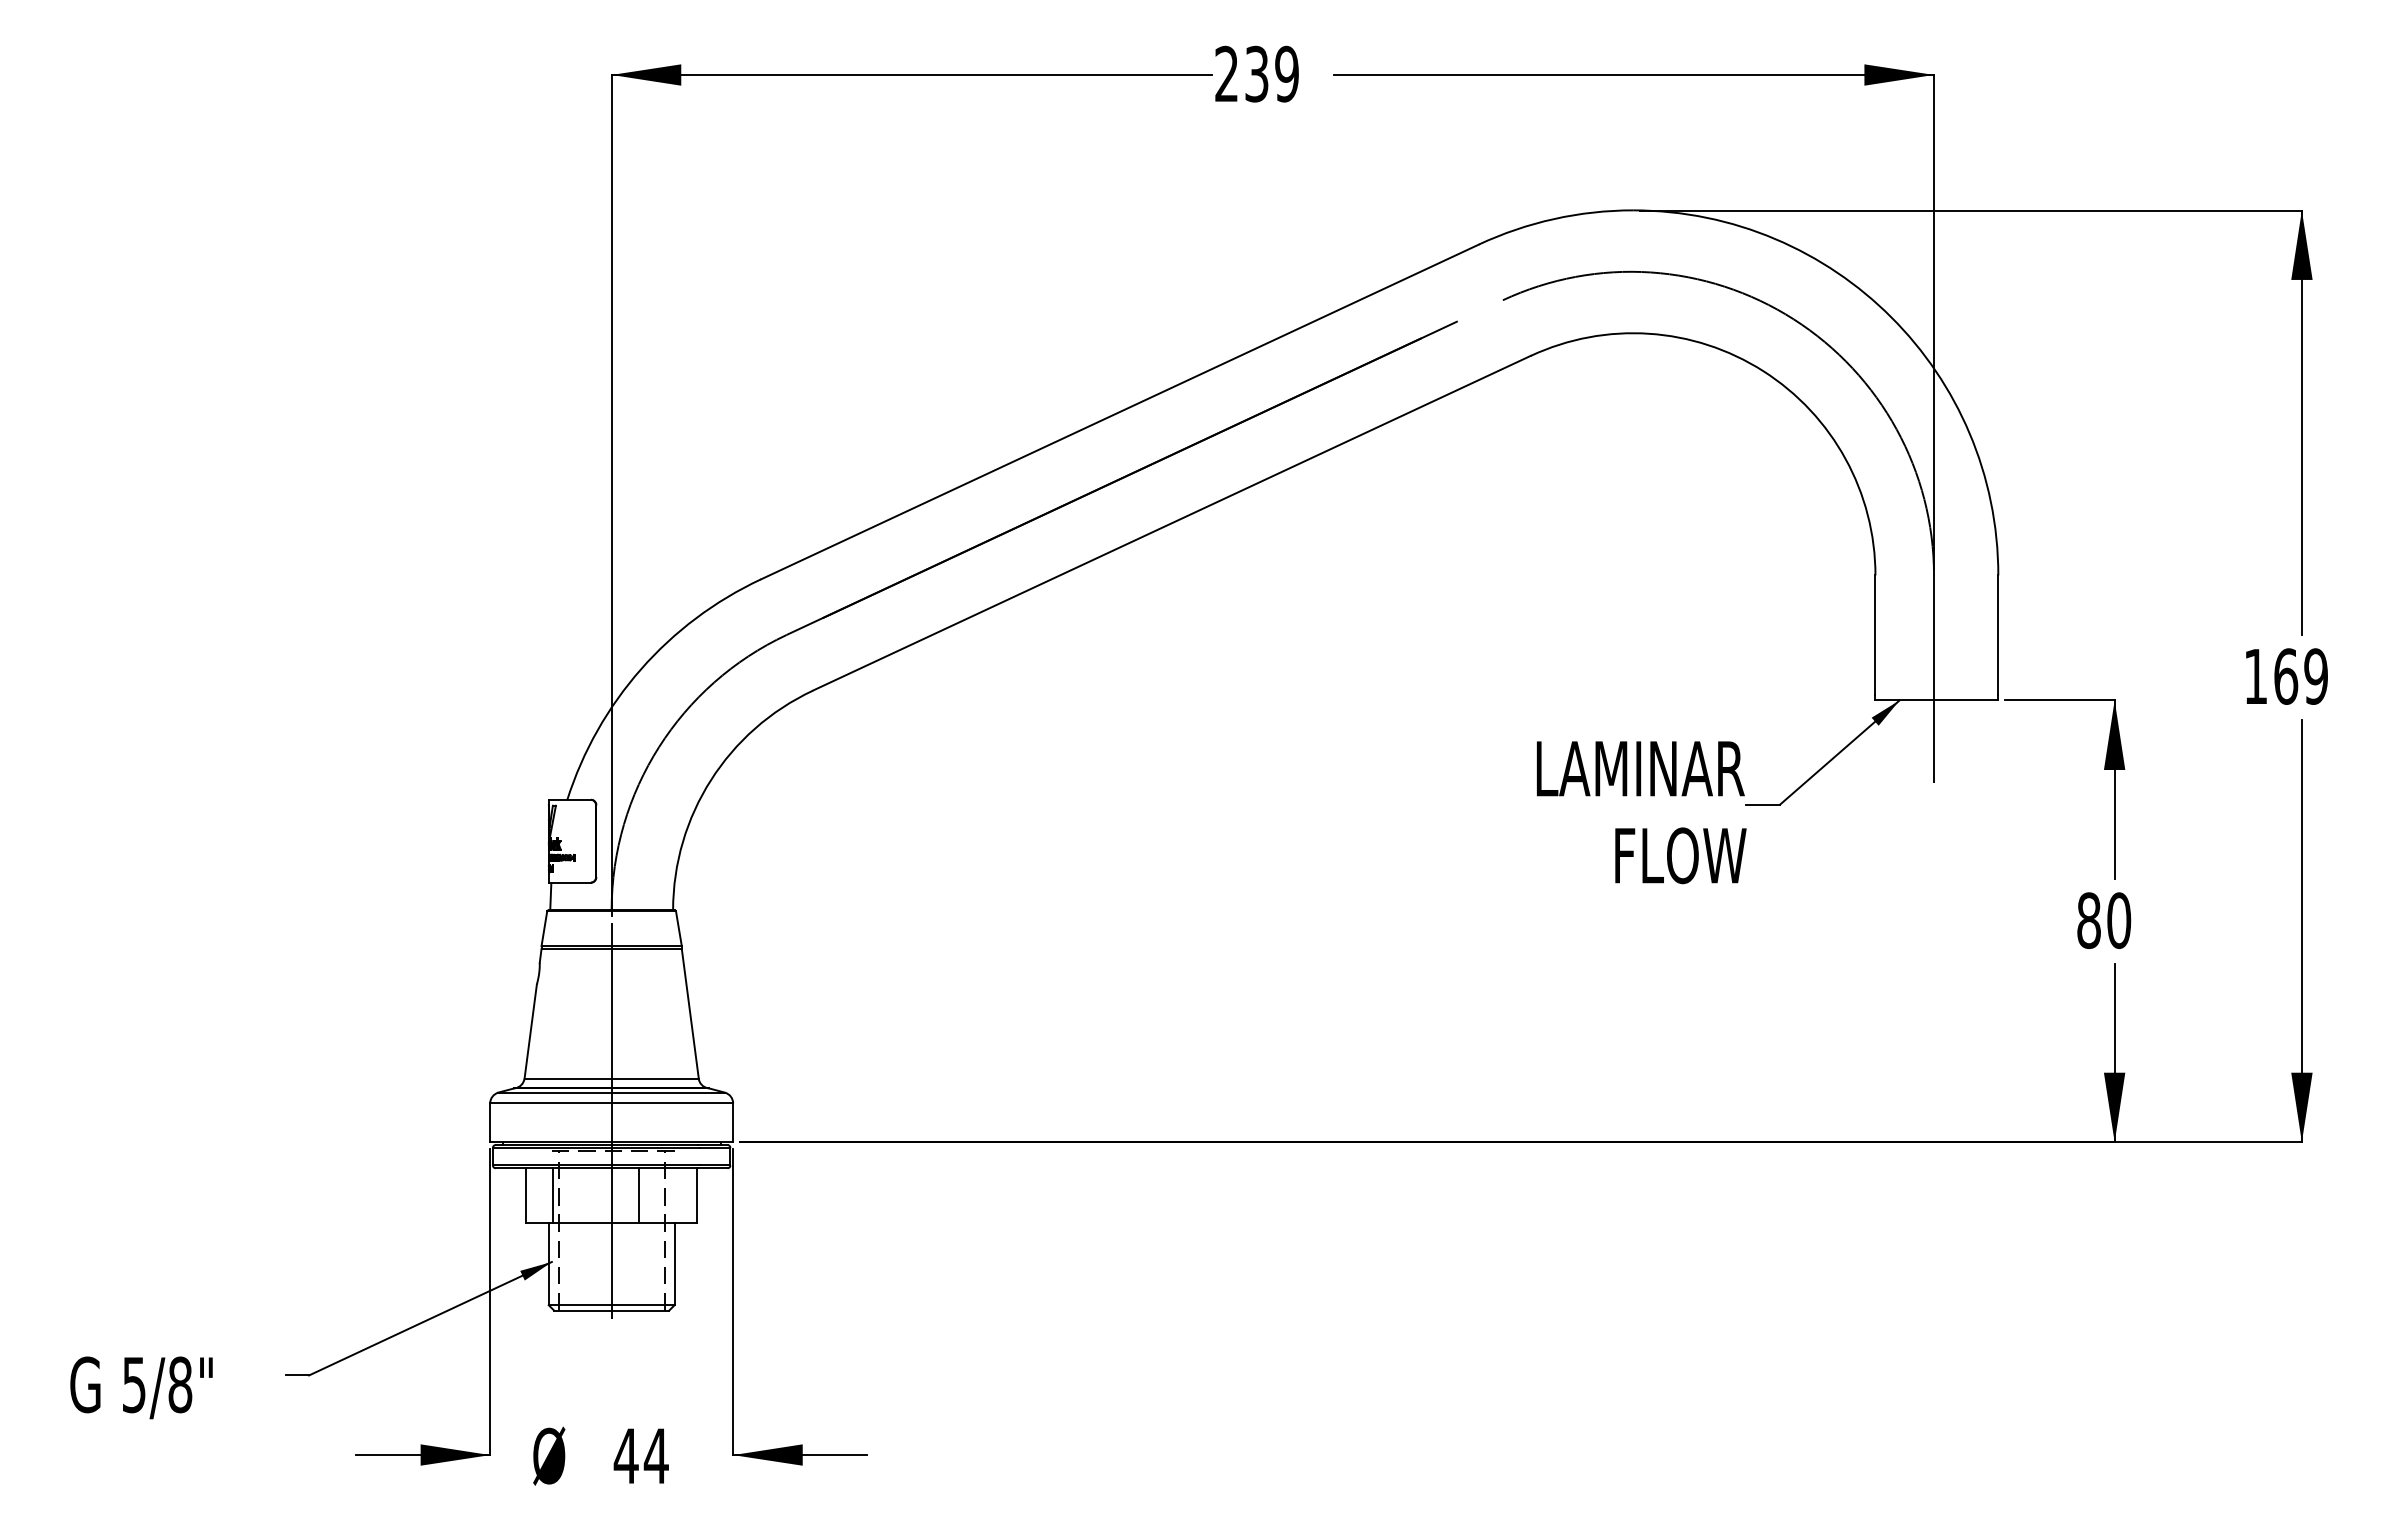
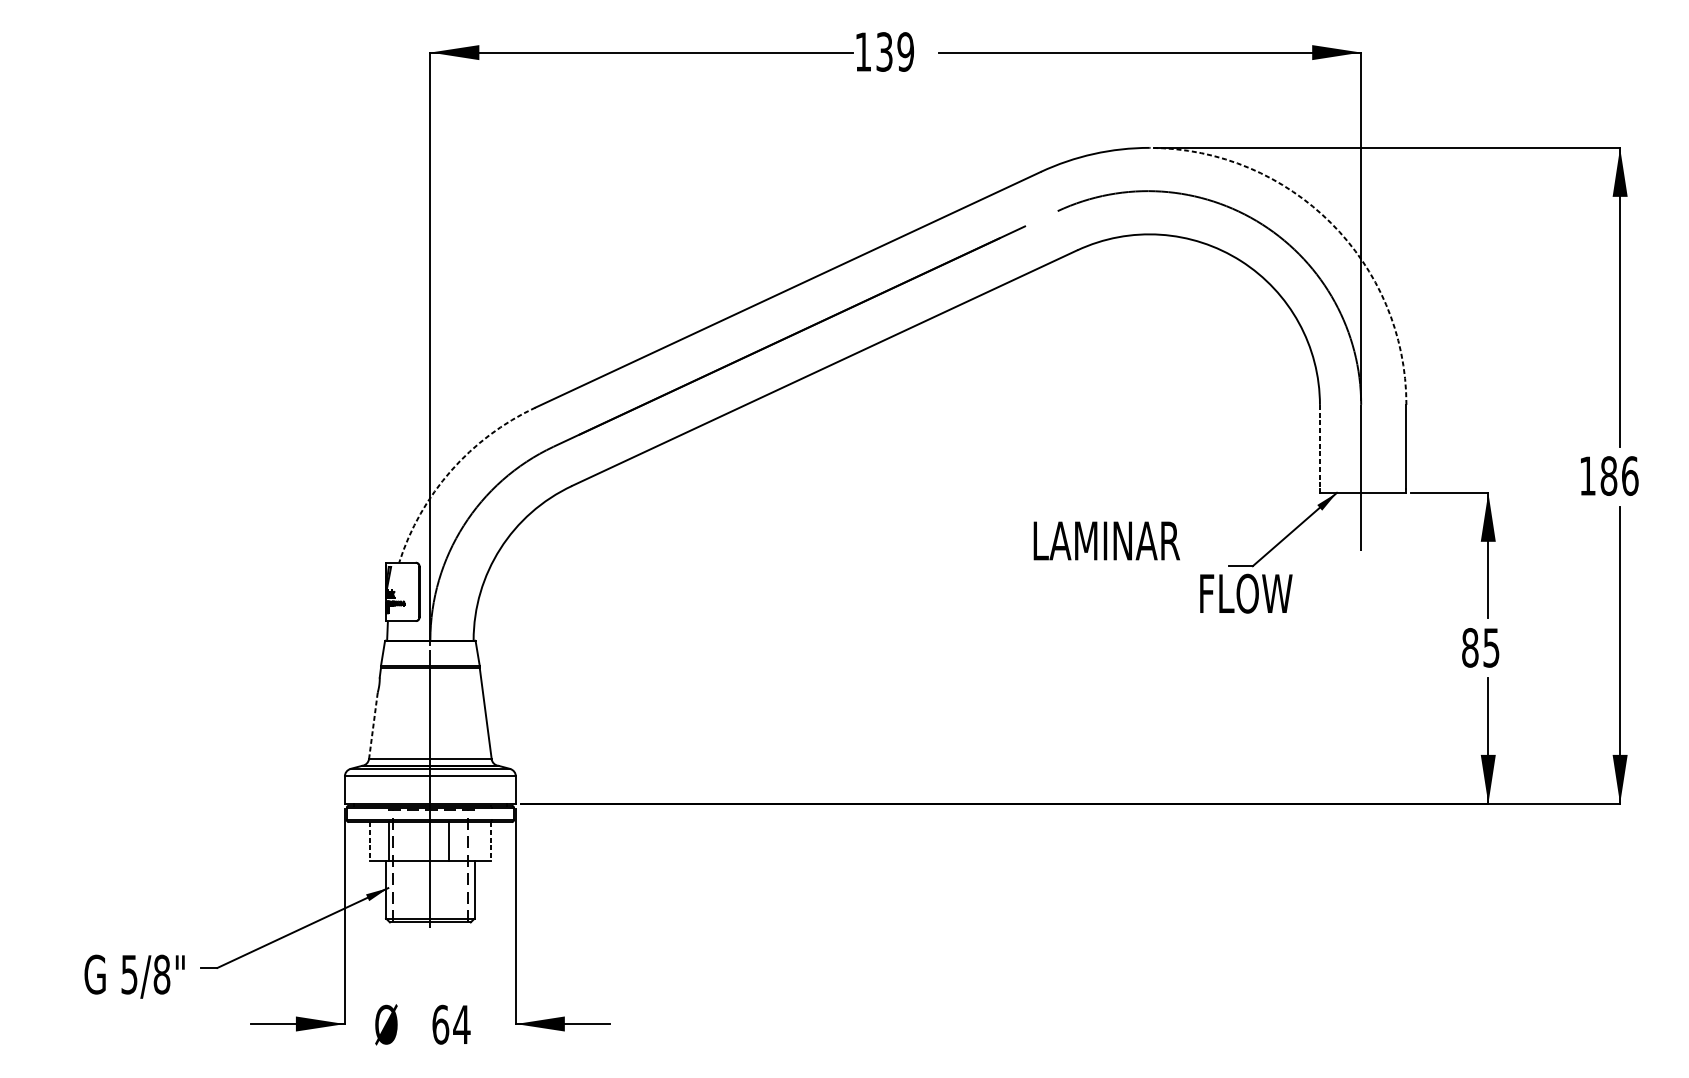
text: (1226, 73) -> (863, 51), 239 -> 139
arc: (1891, 317) -> (1331, 223), solid -> dashed
line: (1875, 635) -> (1319, 447), solid -> dashed
arc: (641, 669) -> (451, 471), solid -> dashed
text: (2301, 676) -> (1619, 476), 169 -> 186
text: (1640, 768) -> (1106, 540), moved
text: (1680, 855) -> (1246, 593), moved
text: (2119, 920) -> (1491, 647), 80 -> 85
line: (530, 1032) -> (373, 726), solid -> dashed
line: (525, 1195) -> (369, 841), solid -> dashed
line: (697, 1195) -> (490, 841), solid -> dashed
text: (141, 1387) -> (134, 976), moved
text: (625, 1455) -> (440, 1024), 44 -> 64

